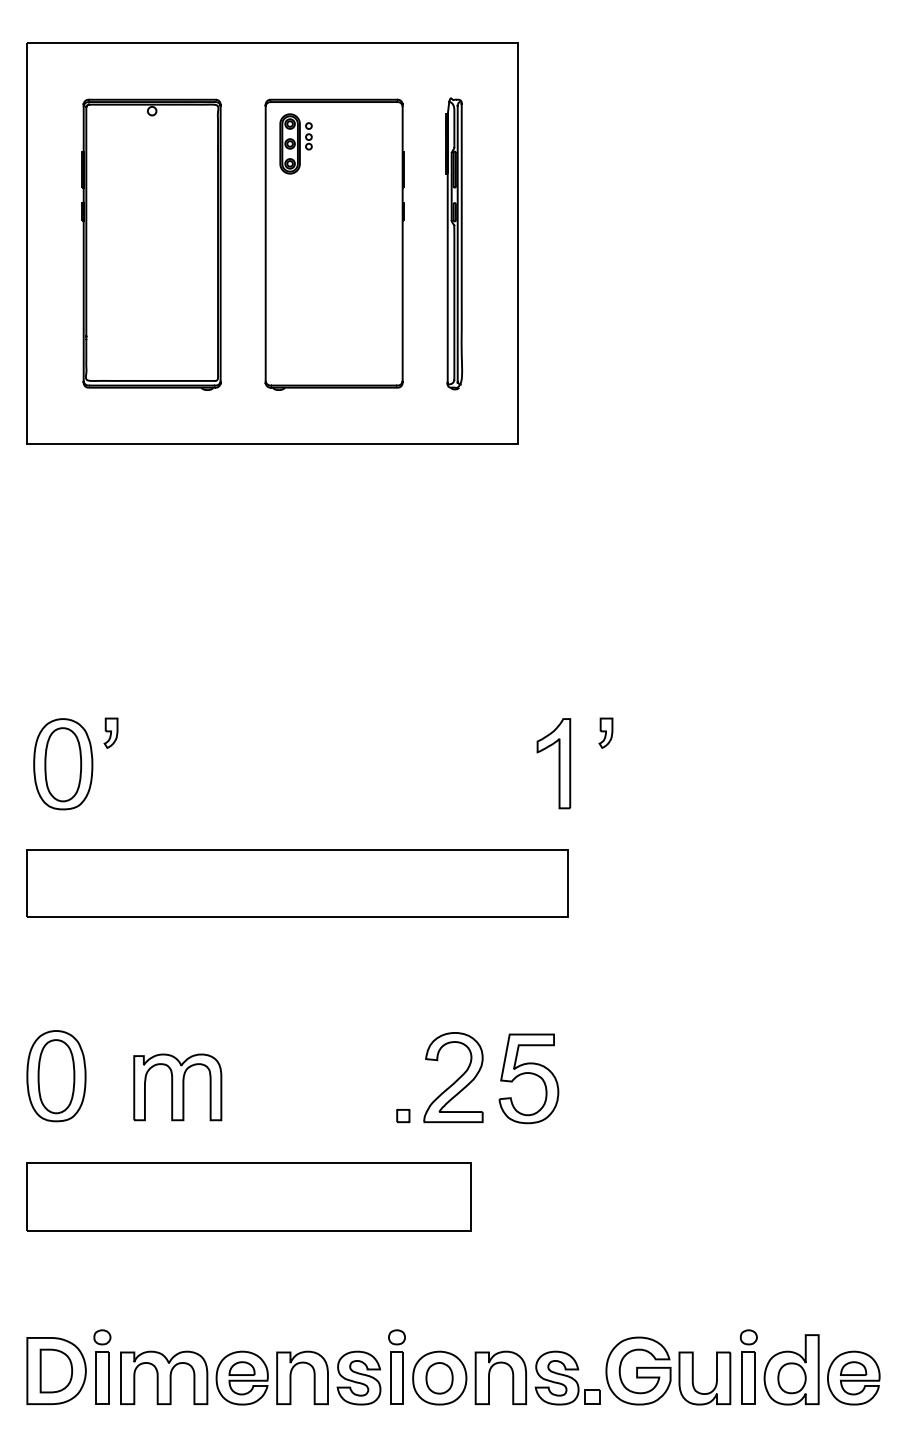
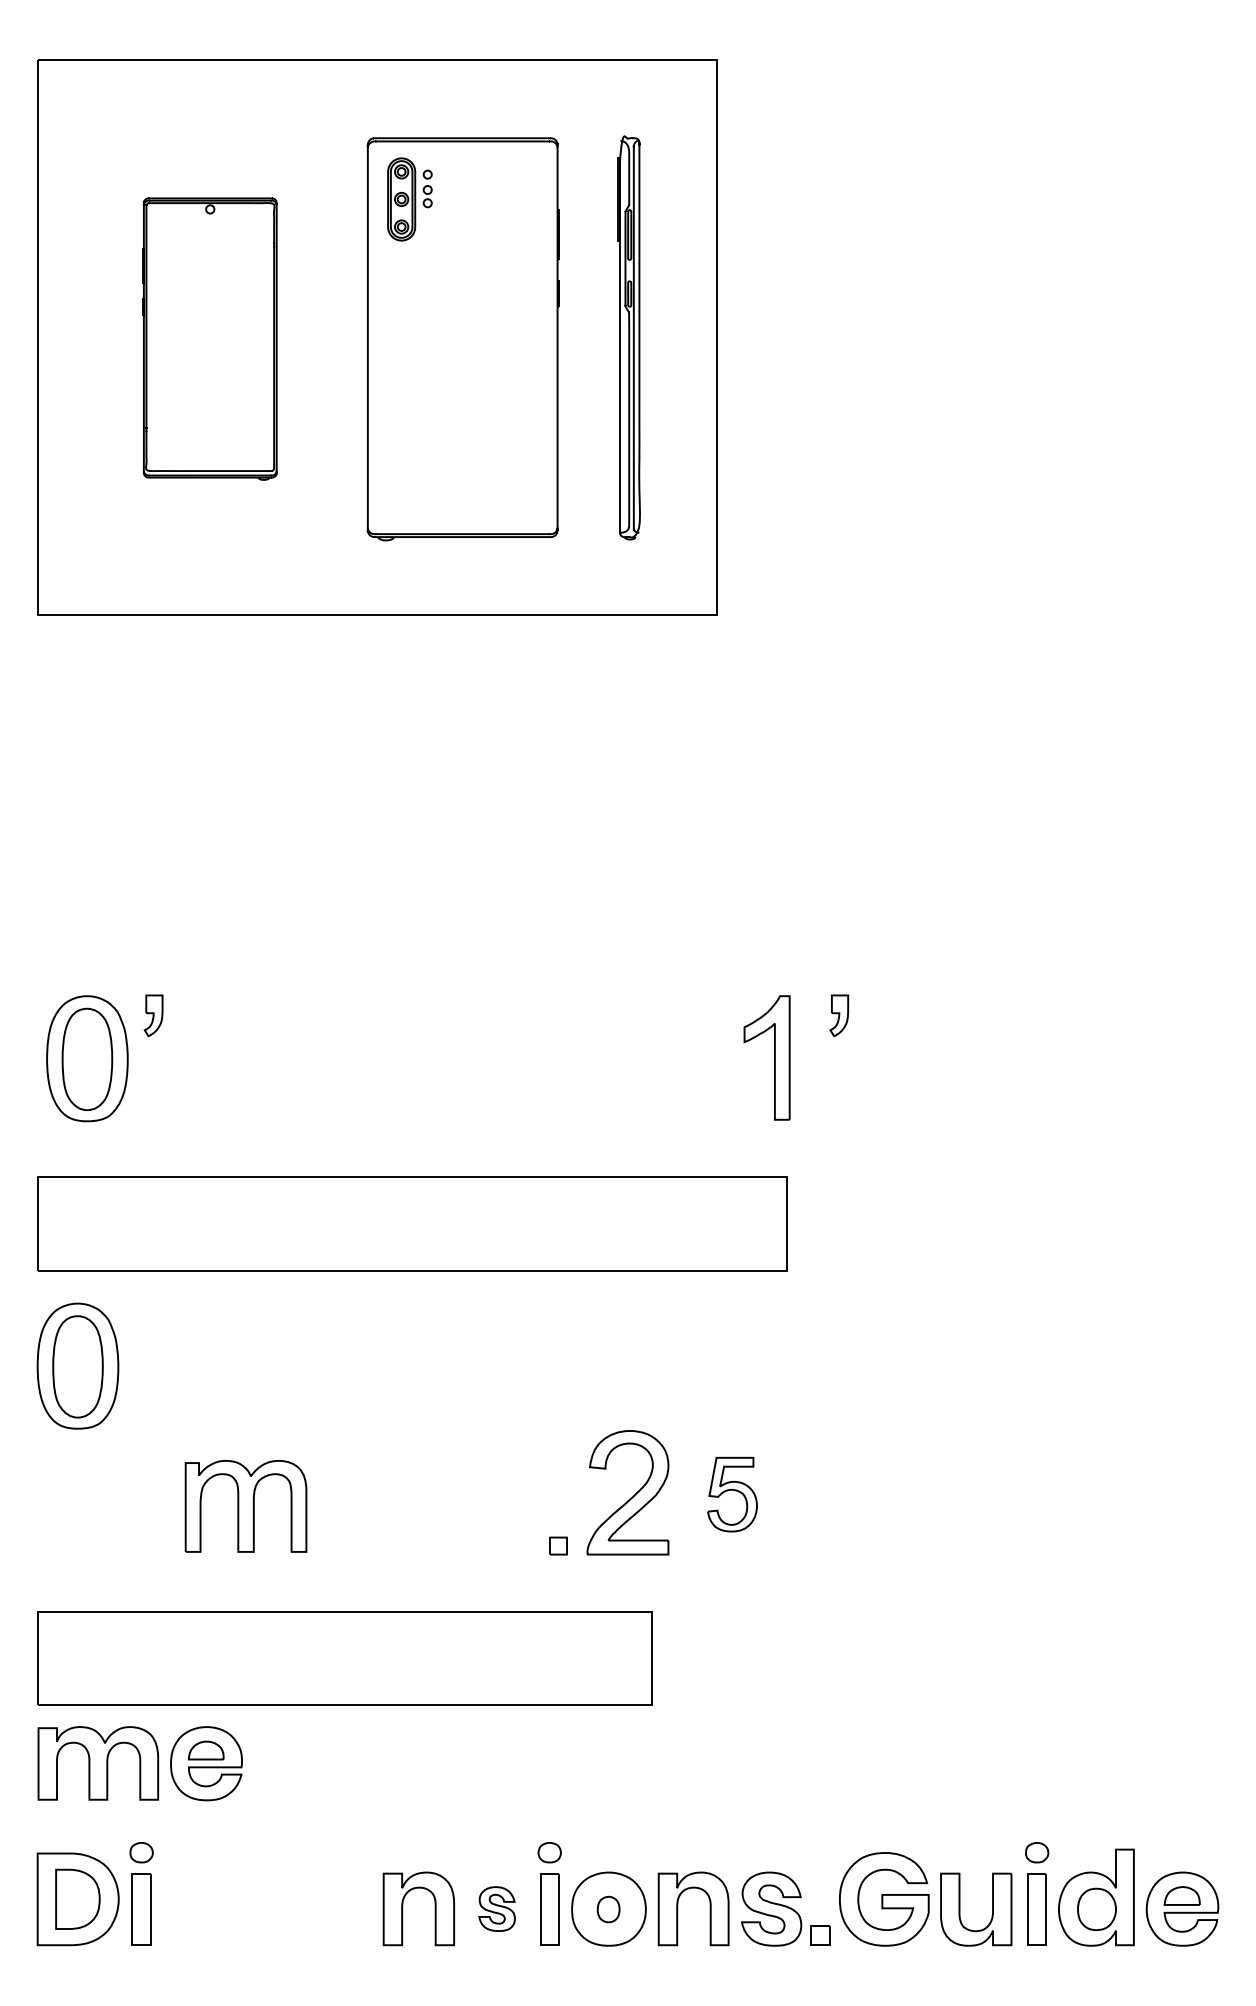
part: (151, 244) -> (209, 338), size x0.7
part: (56, 1076) -> (78, 1366), moved
part: (528, 1078) -> (731, 1494), size x0.6
part: (194, 1377) -> (140, 1762), moved
part: (358, 1377) -> (496, 1908), size x0.6
part: (439, 1378) -> (608, 1909), size x0.6

